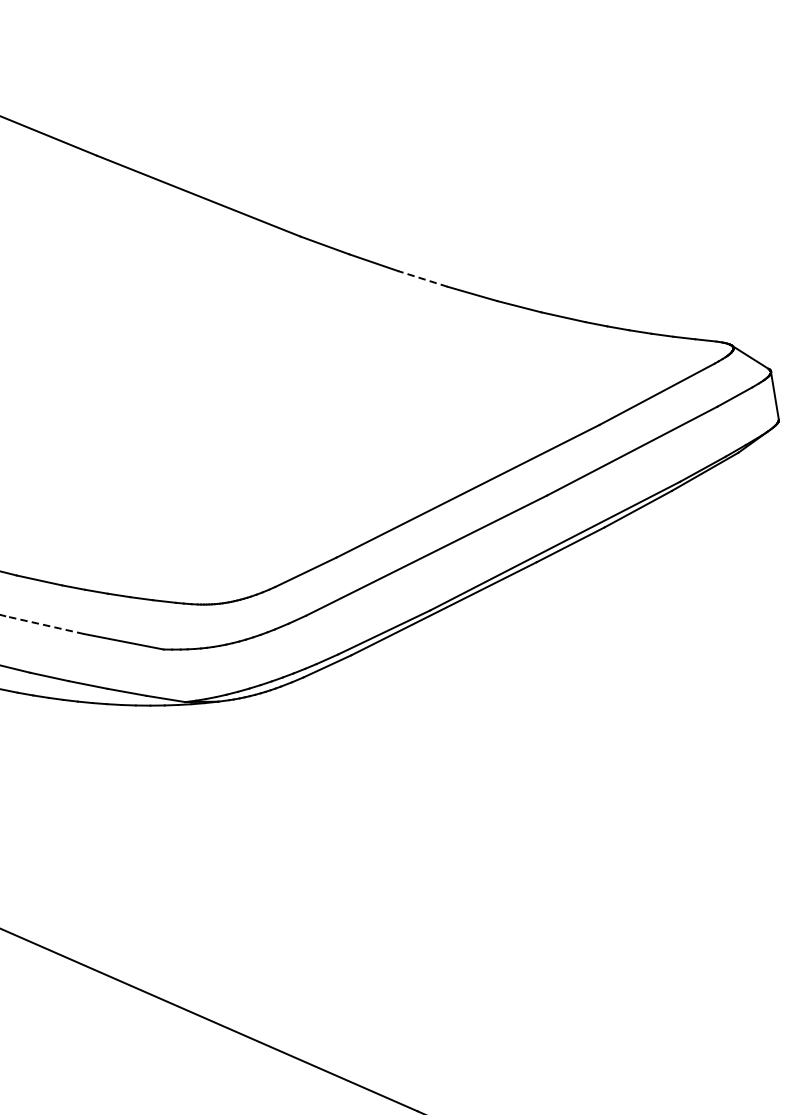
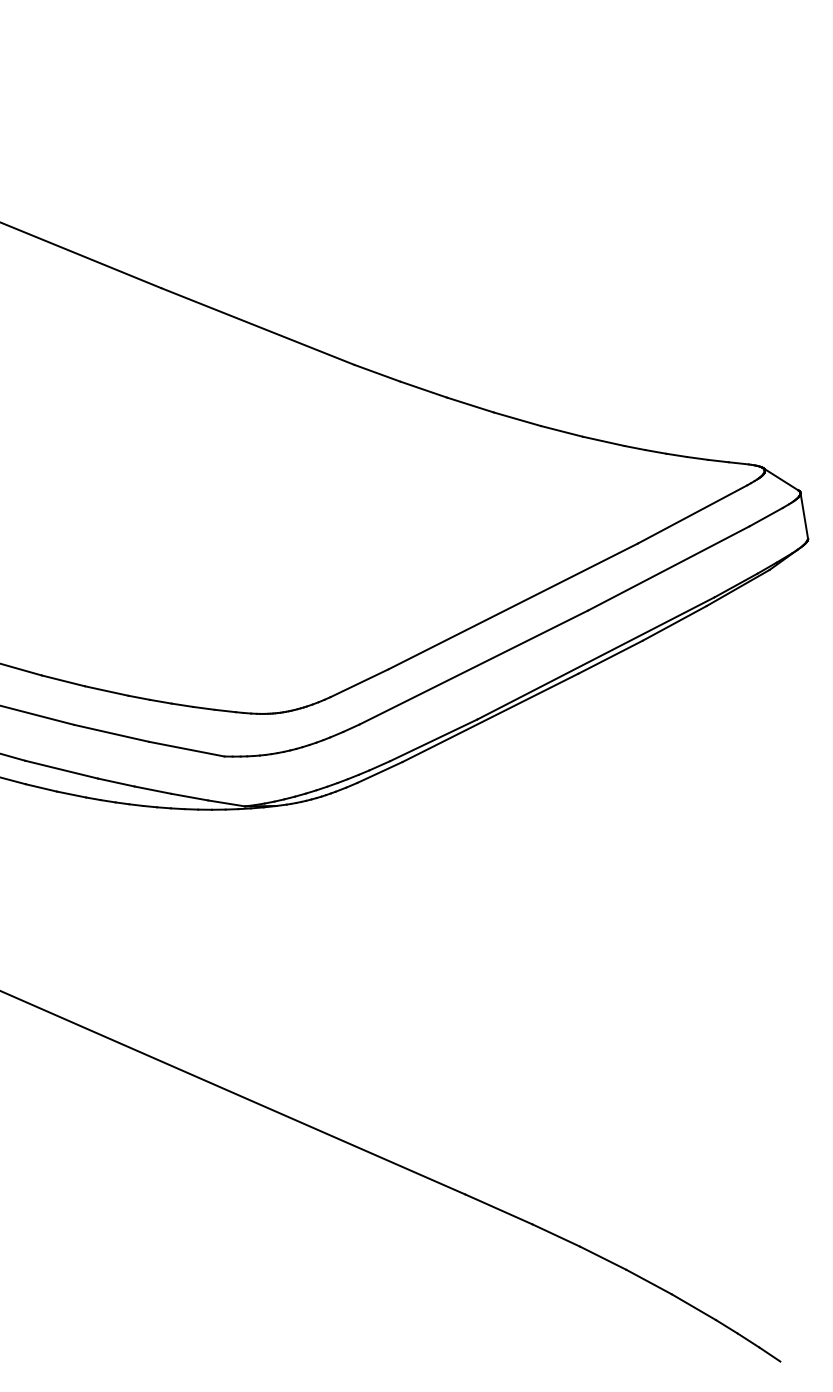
line: (422, 279) -> (470, 405), dashed -> solid
line: (44, 625) -> (111, 733), dashed -> solid

